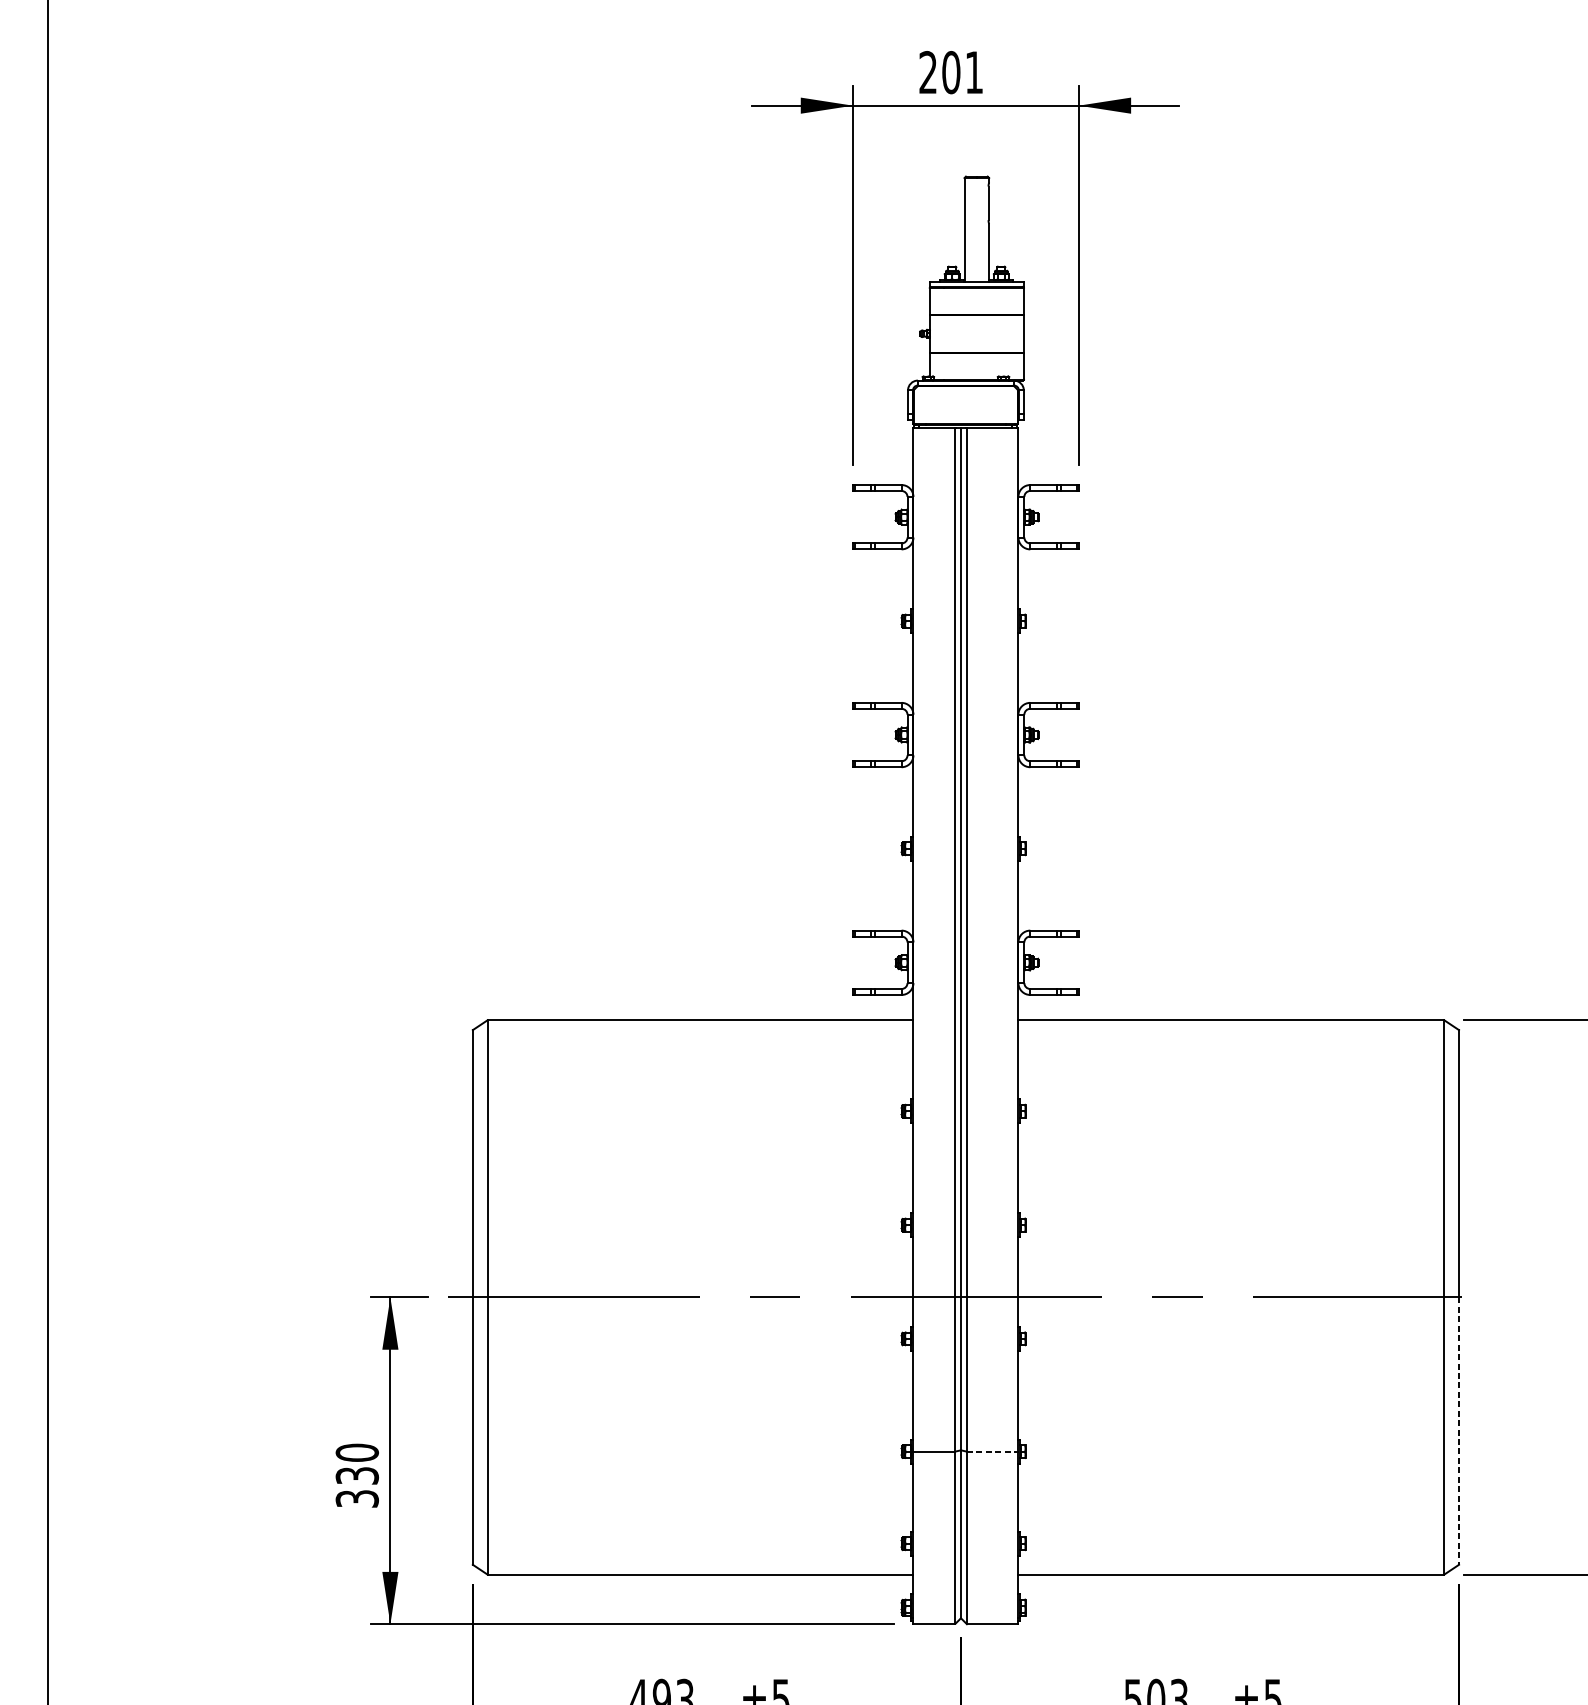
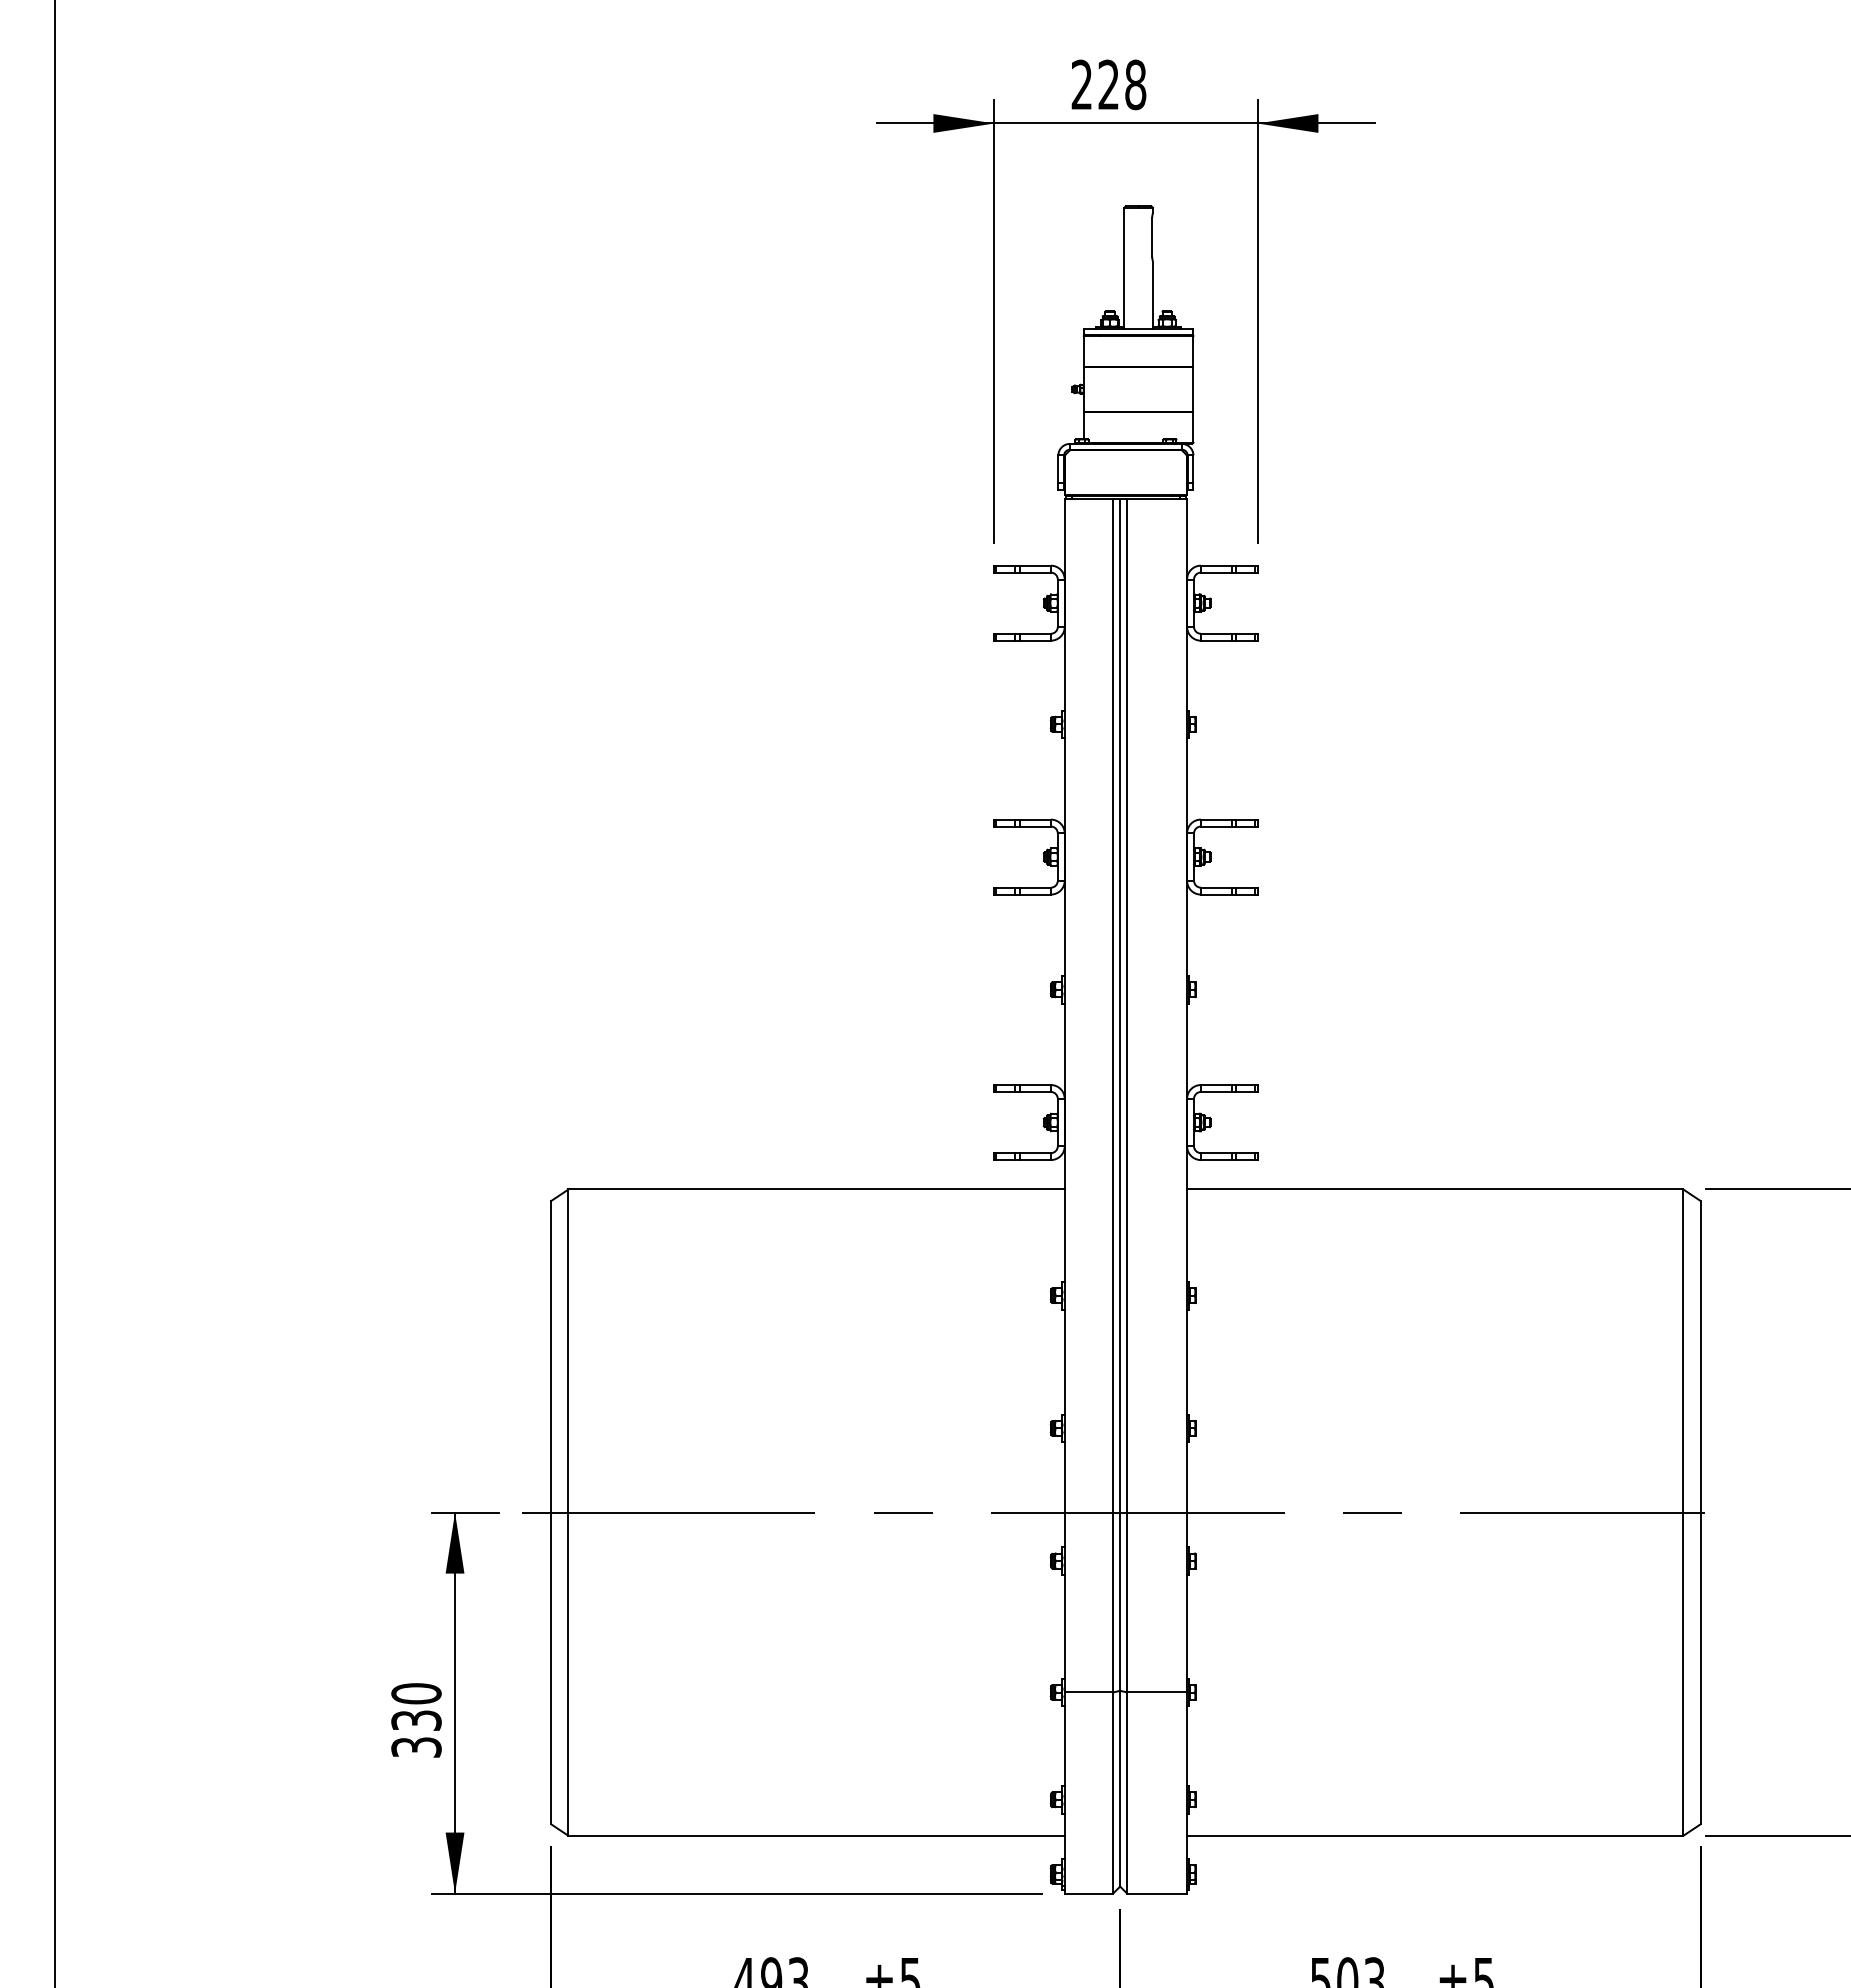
text: (963, 72) -> (1122, 84), 201 -> 228
line: (1458, 1431) -> (1700, 1668), dashed -> solid
line: (993, 1451) -> (1157, 1692), dashed -> solid

